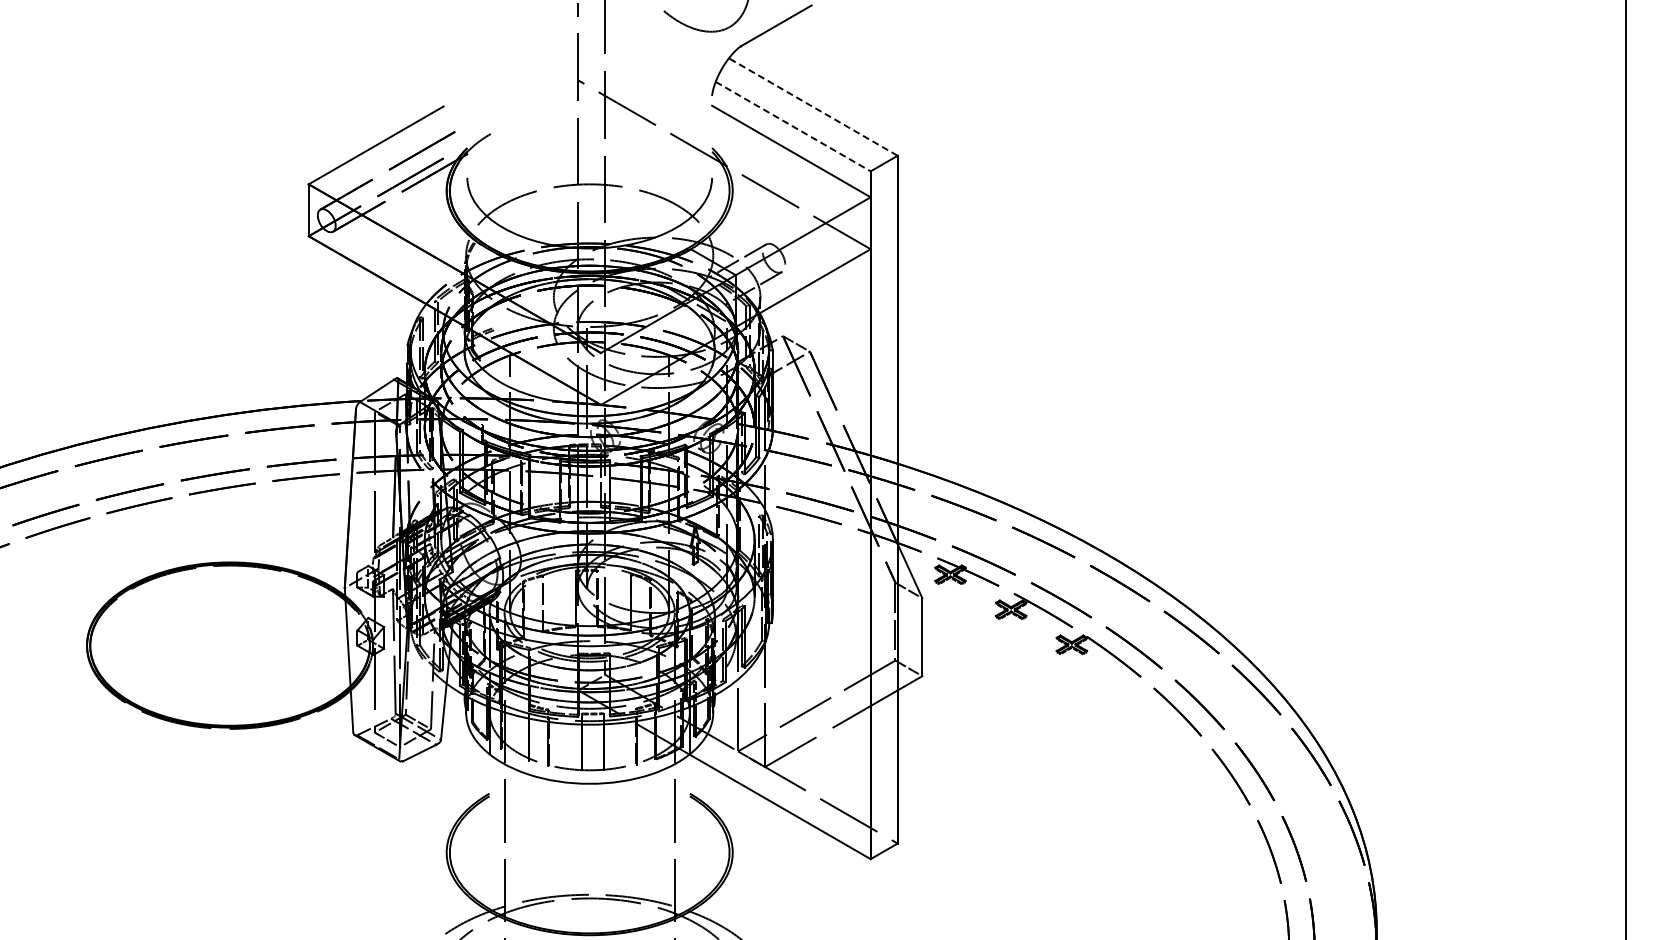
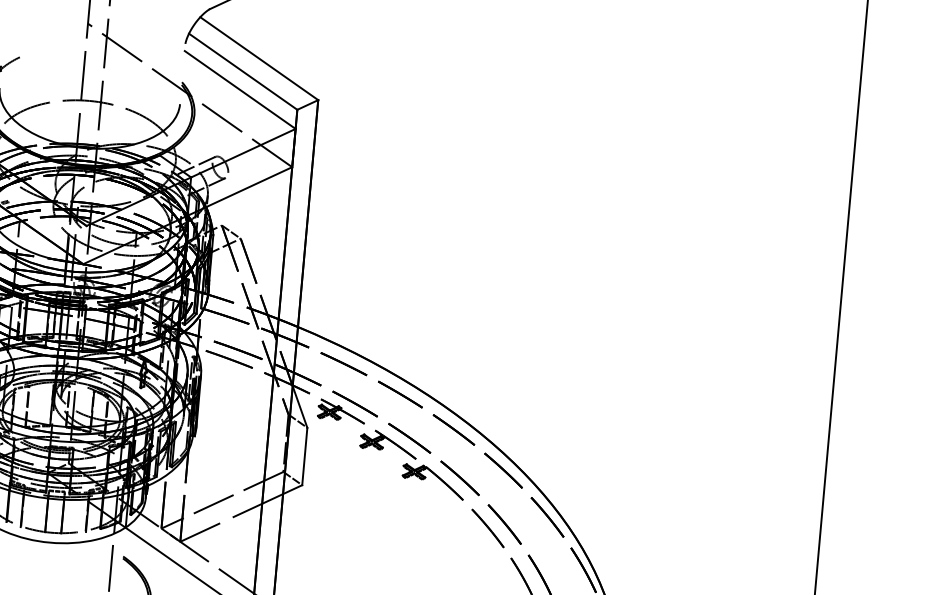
line: (812, 106) -> (258, 58), dashed -> solid
line: (793, 126) -> (243, 71), dashed -> solid

